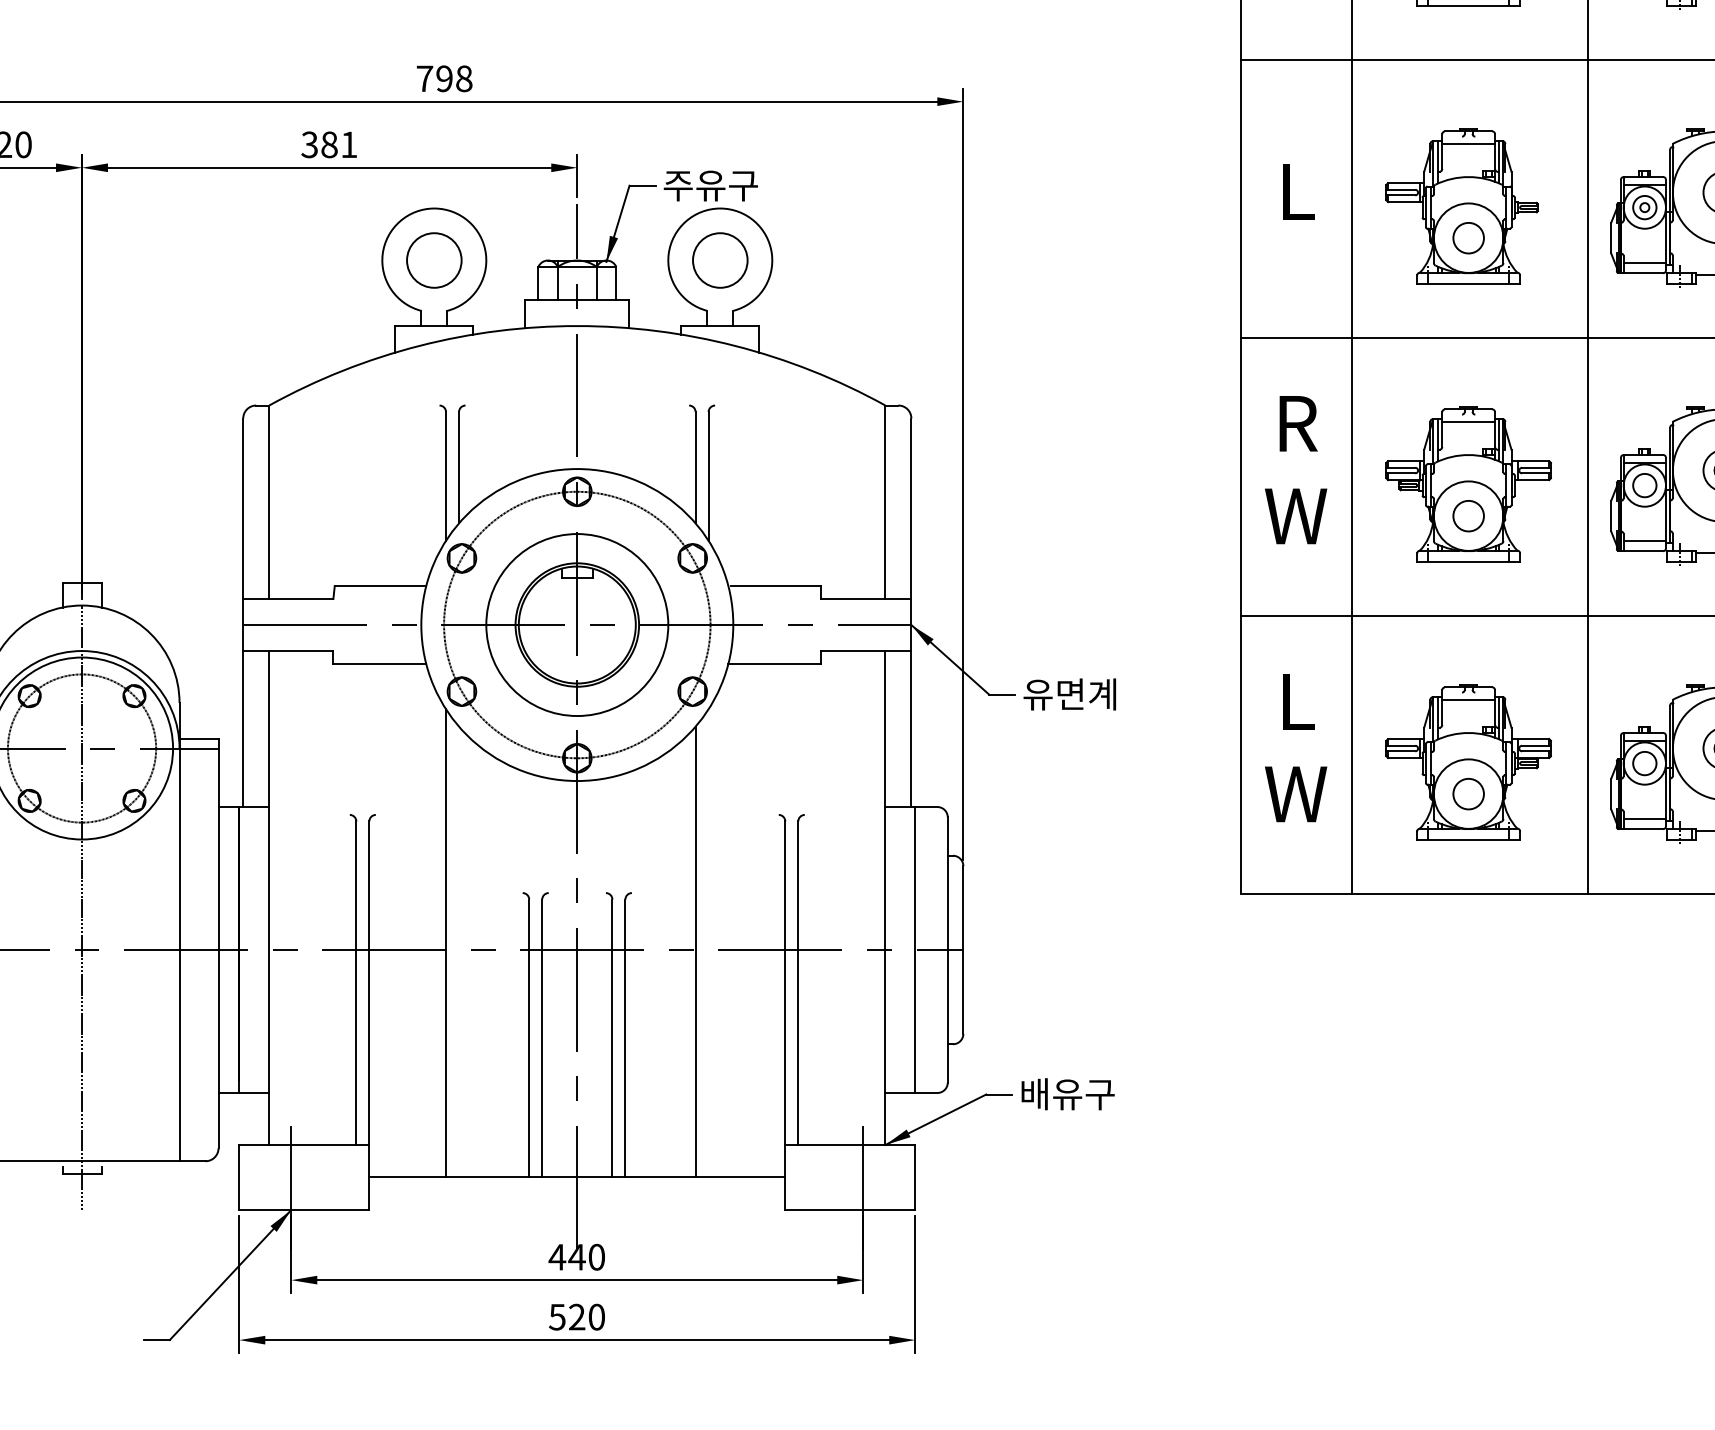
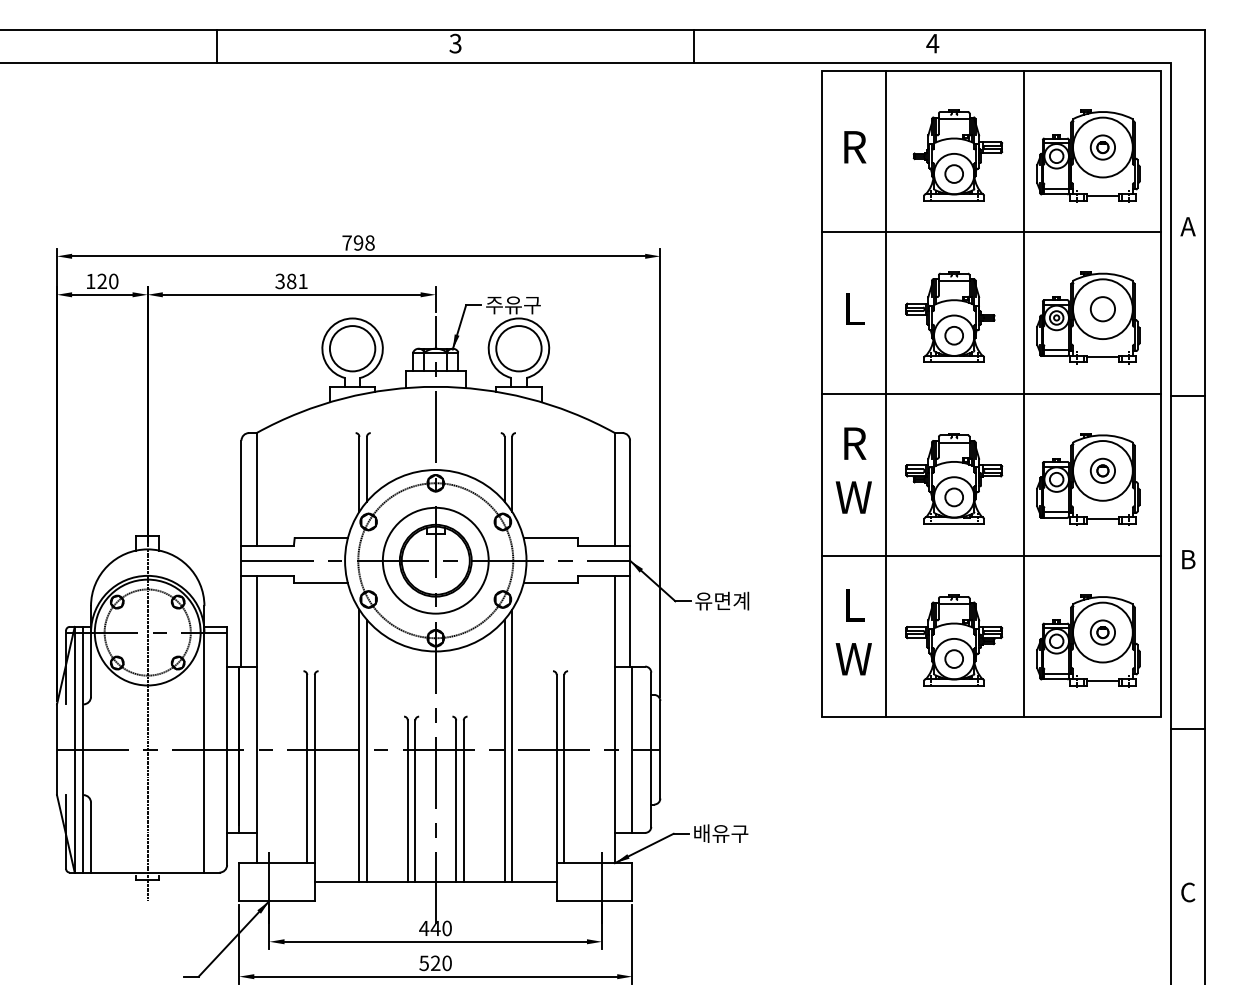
circle: (434, 260) -> (352, 348), size x1.43
circle: (719, 260) -> (518, 348), size x1.43
line: (709, 942) -> (512, 745), added
line: (458, 951) -> (366, 750), added

